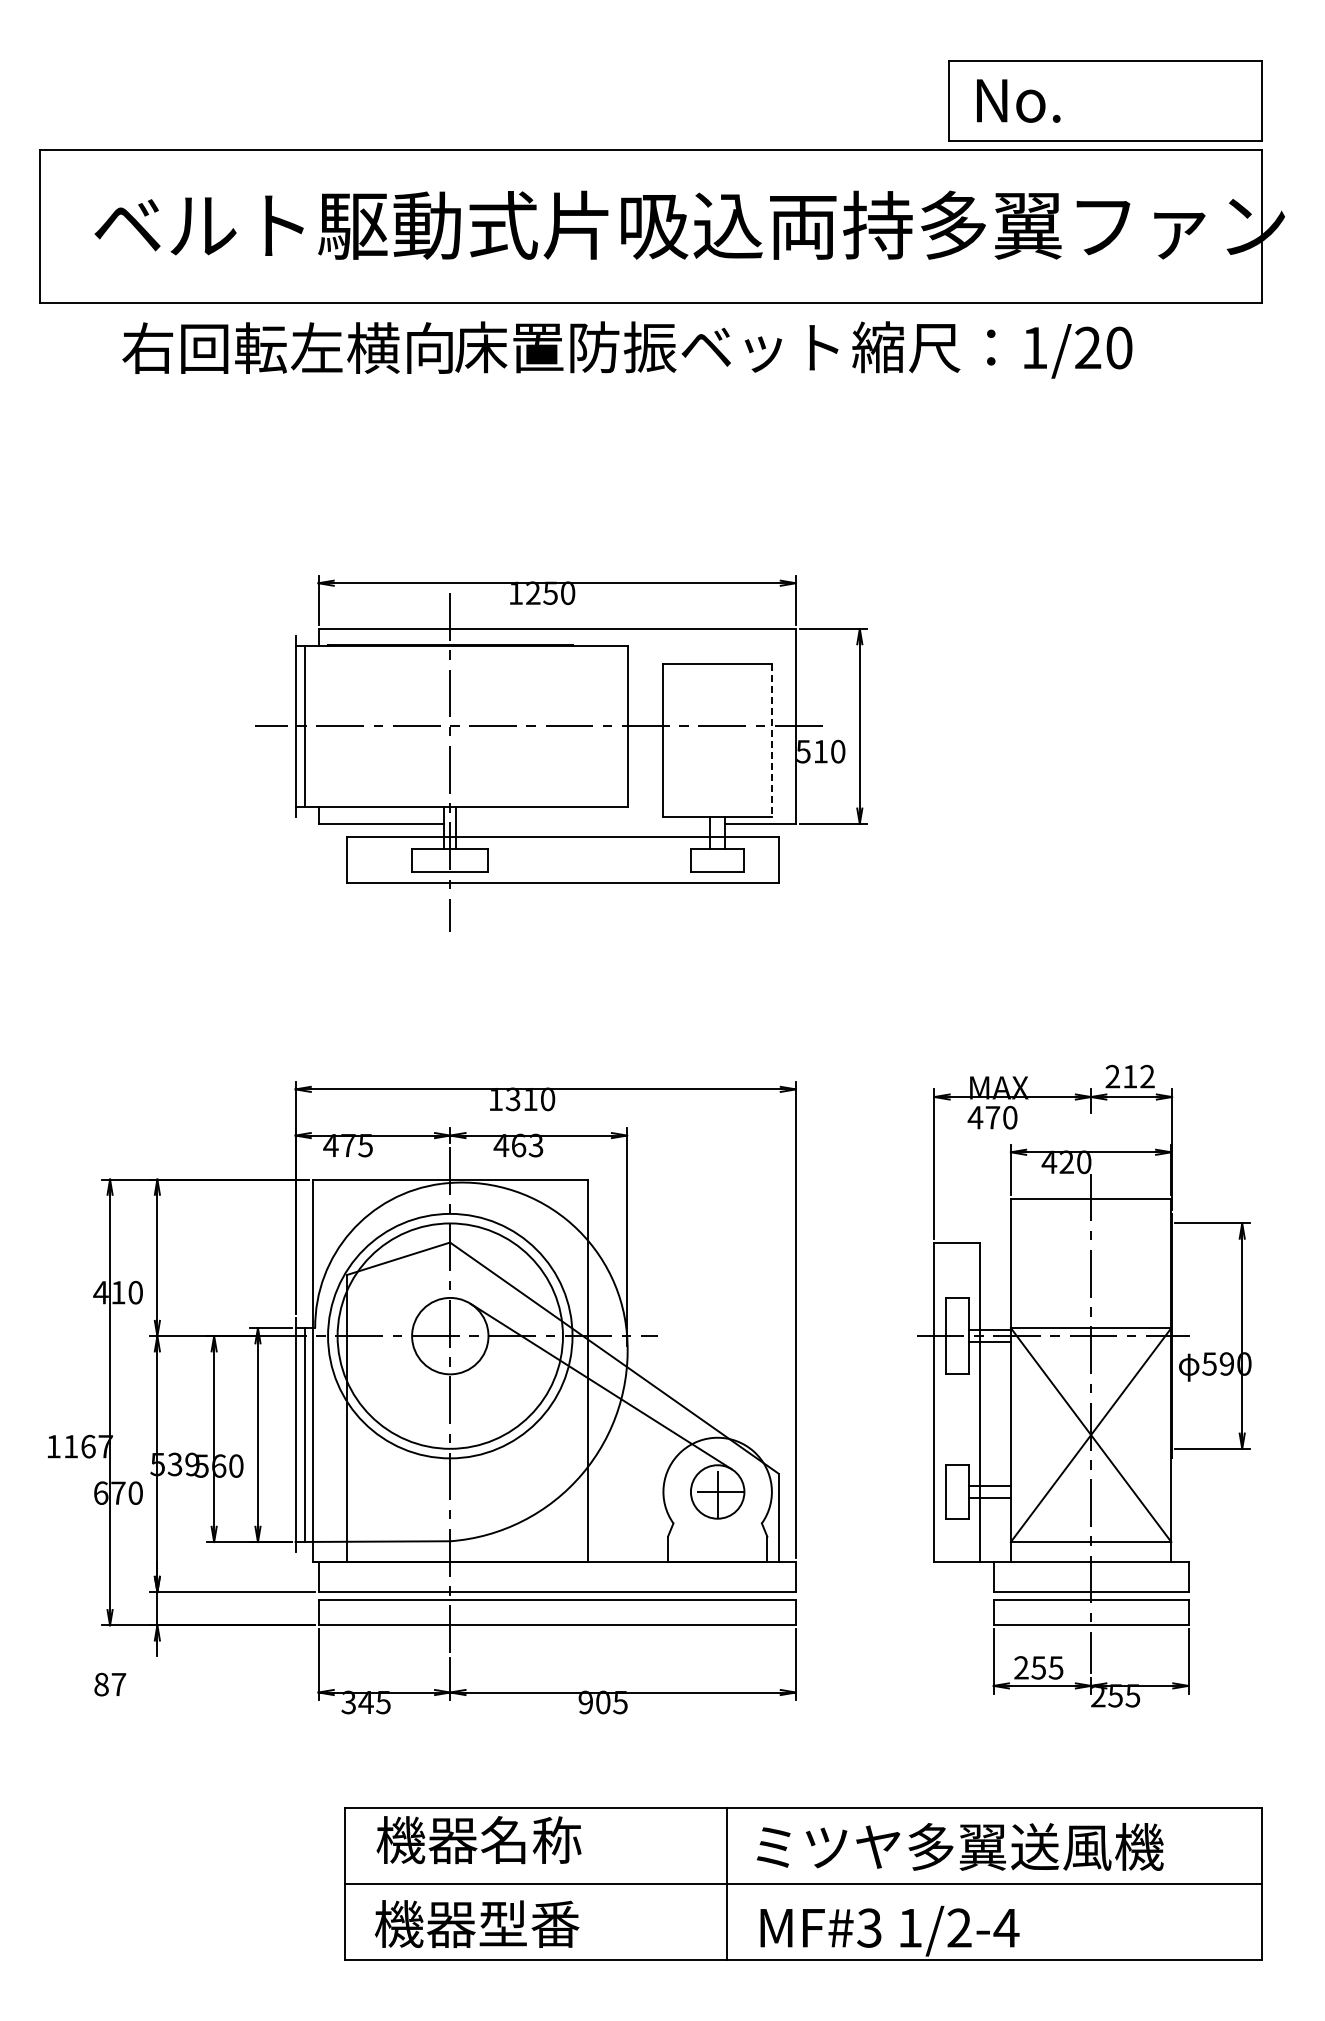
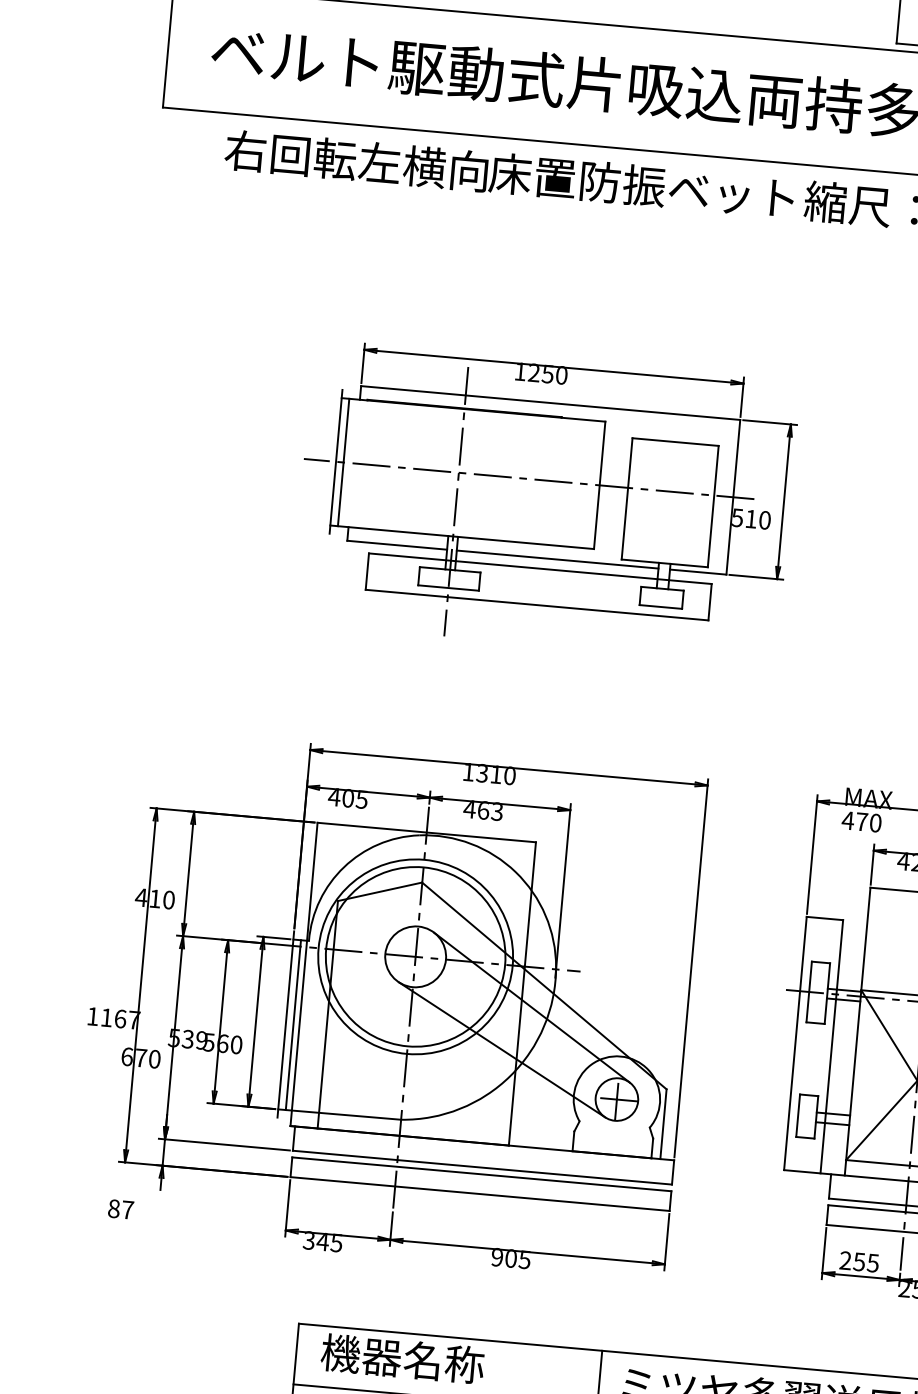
line: (771, 740) -> (712, 506), dashed -> solid
line: (583, 823) -> (557, 559), added
text: (348, 1145) -> (348, 798), 475 -> 405
line: (568, 1442) -> (501, 1049), added

